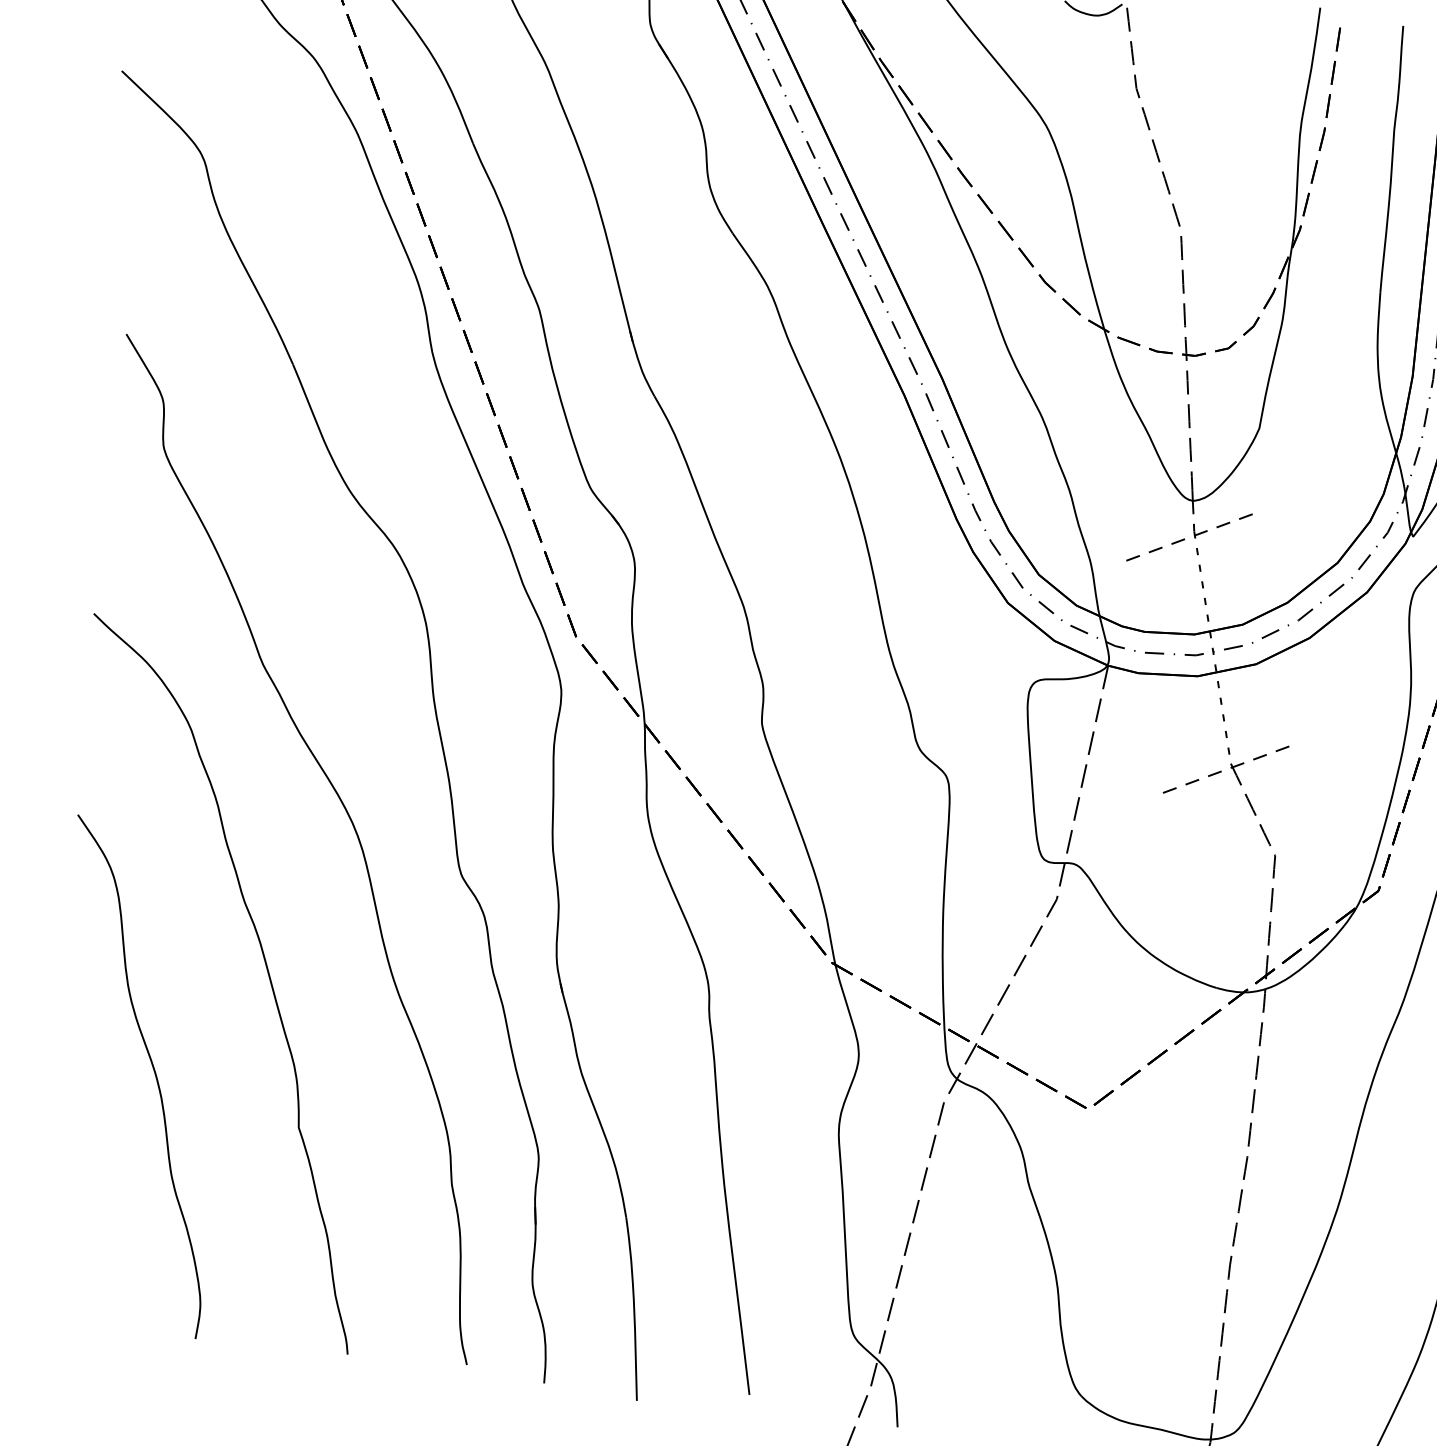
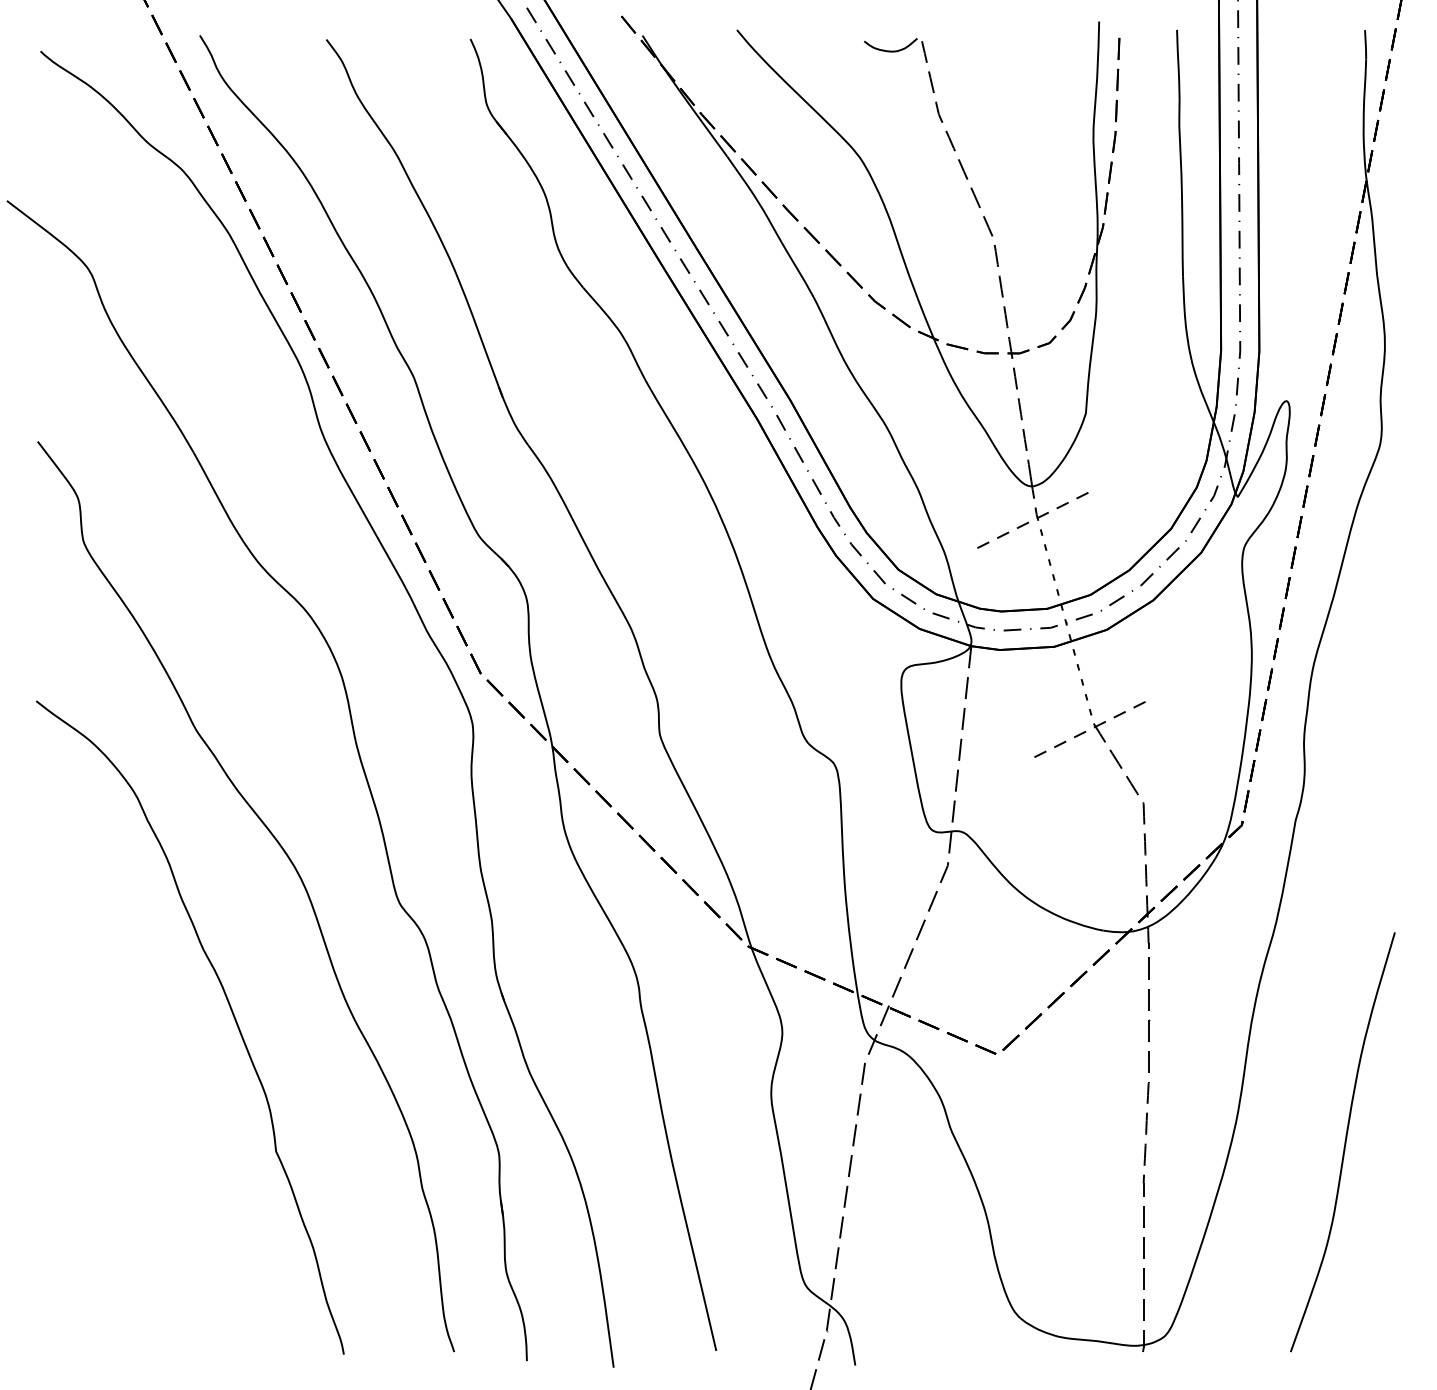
curve: (153, 1072) -> (137, 1115), removed

